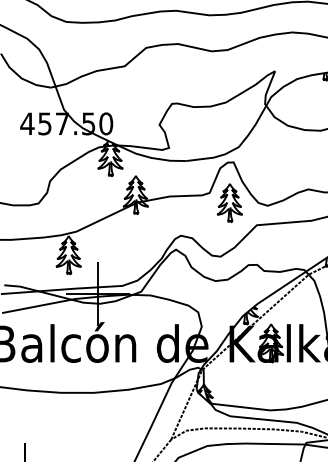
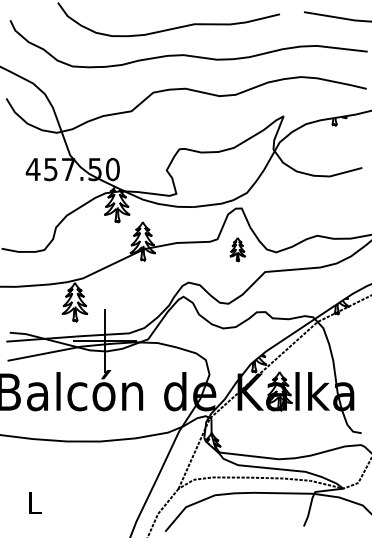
part: (229, 202) -> (237, 249), size x0.6

